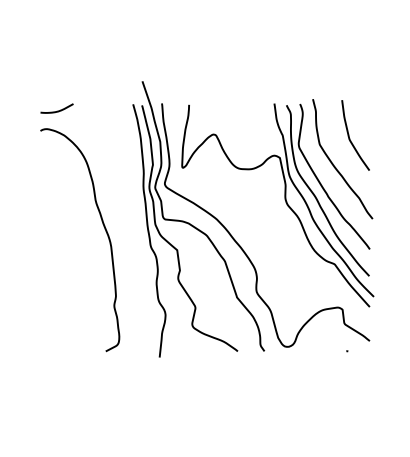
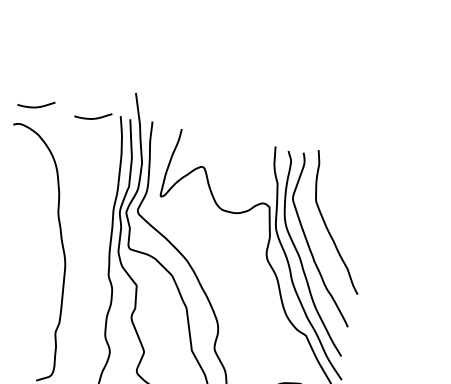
curve: (109, 110) -> (93, 117), added
curve: (350, 138) -> (351, 201), removed

